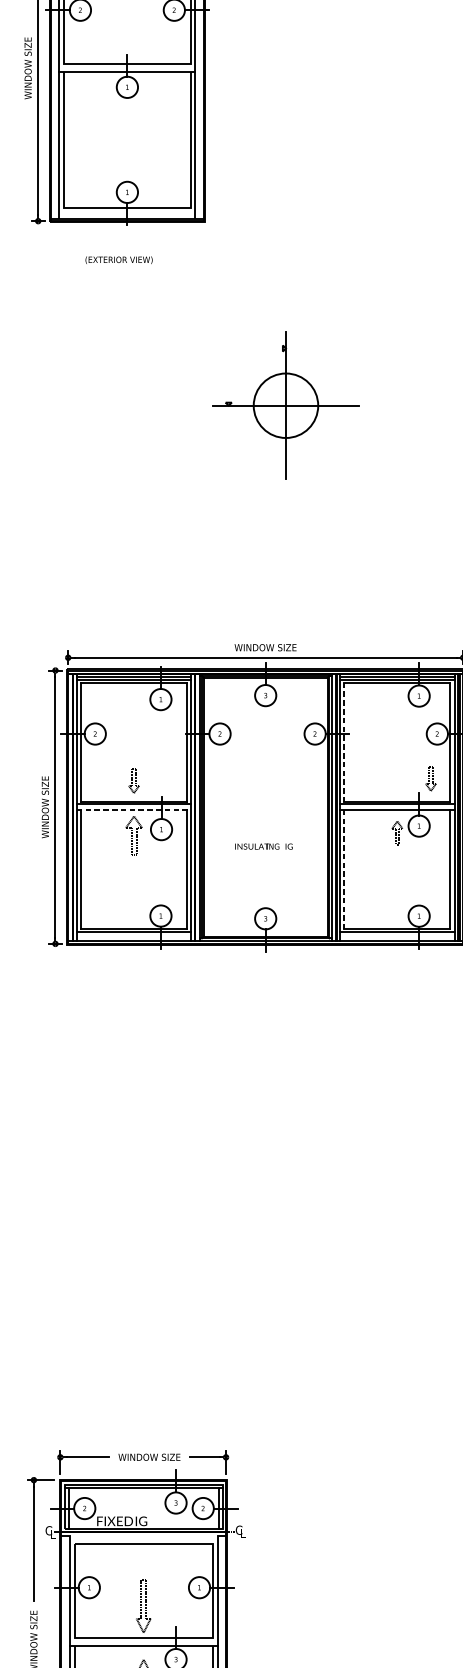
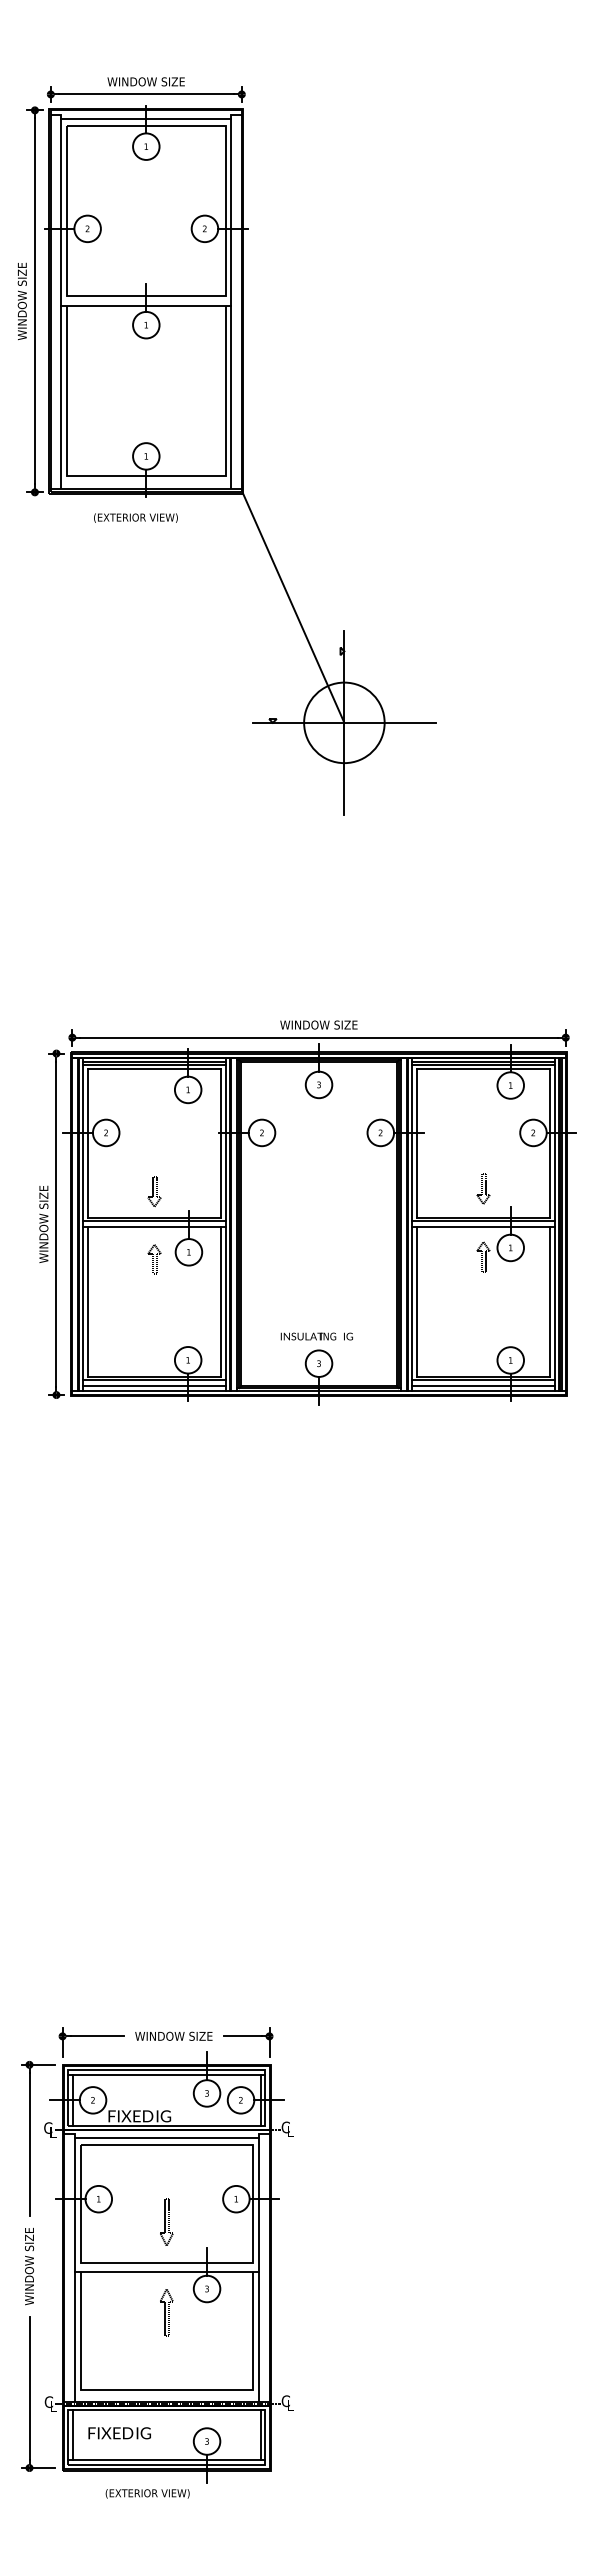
text: (118, 259) -> (135, 517), moved
line: (245, 313) -> (293, 607), added
line: (344, 742) -> (417, 1143), dashed -> solid
part: (430, 778) -> (483, 1188), moved
line: (133, 809) -> (154, 1227), dashed -> solid
part: (133, 835) -> (154, 1259), size x0.62
text: (263, 846) -> (316, 1336), moved
line: (344, 869) -> (417, 1302), dashed -> solid
line: (133, 937) -> (154, 1386), added
line: (397, 937) -> (483, 1386), added
line: (143, 1539) -> (166, 2138), added
part: (143, 1605) -> (166, 2221), size x0.71

